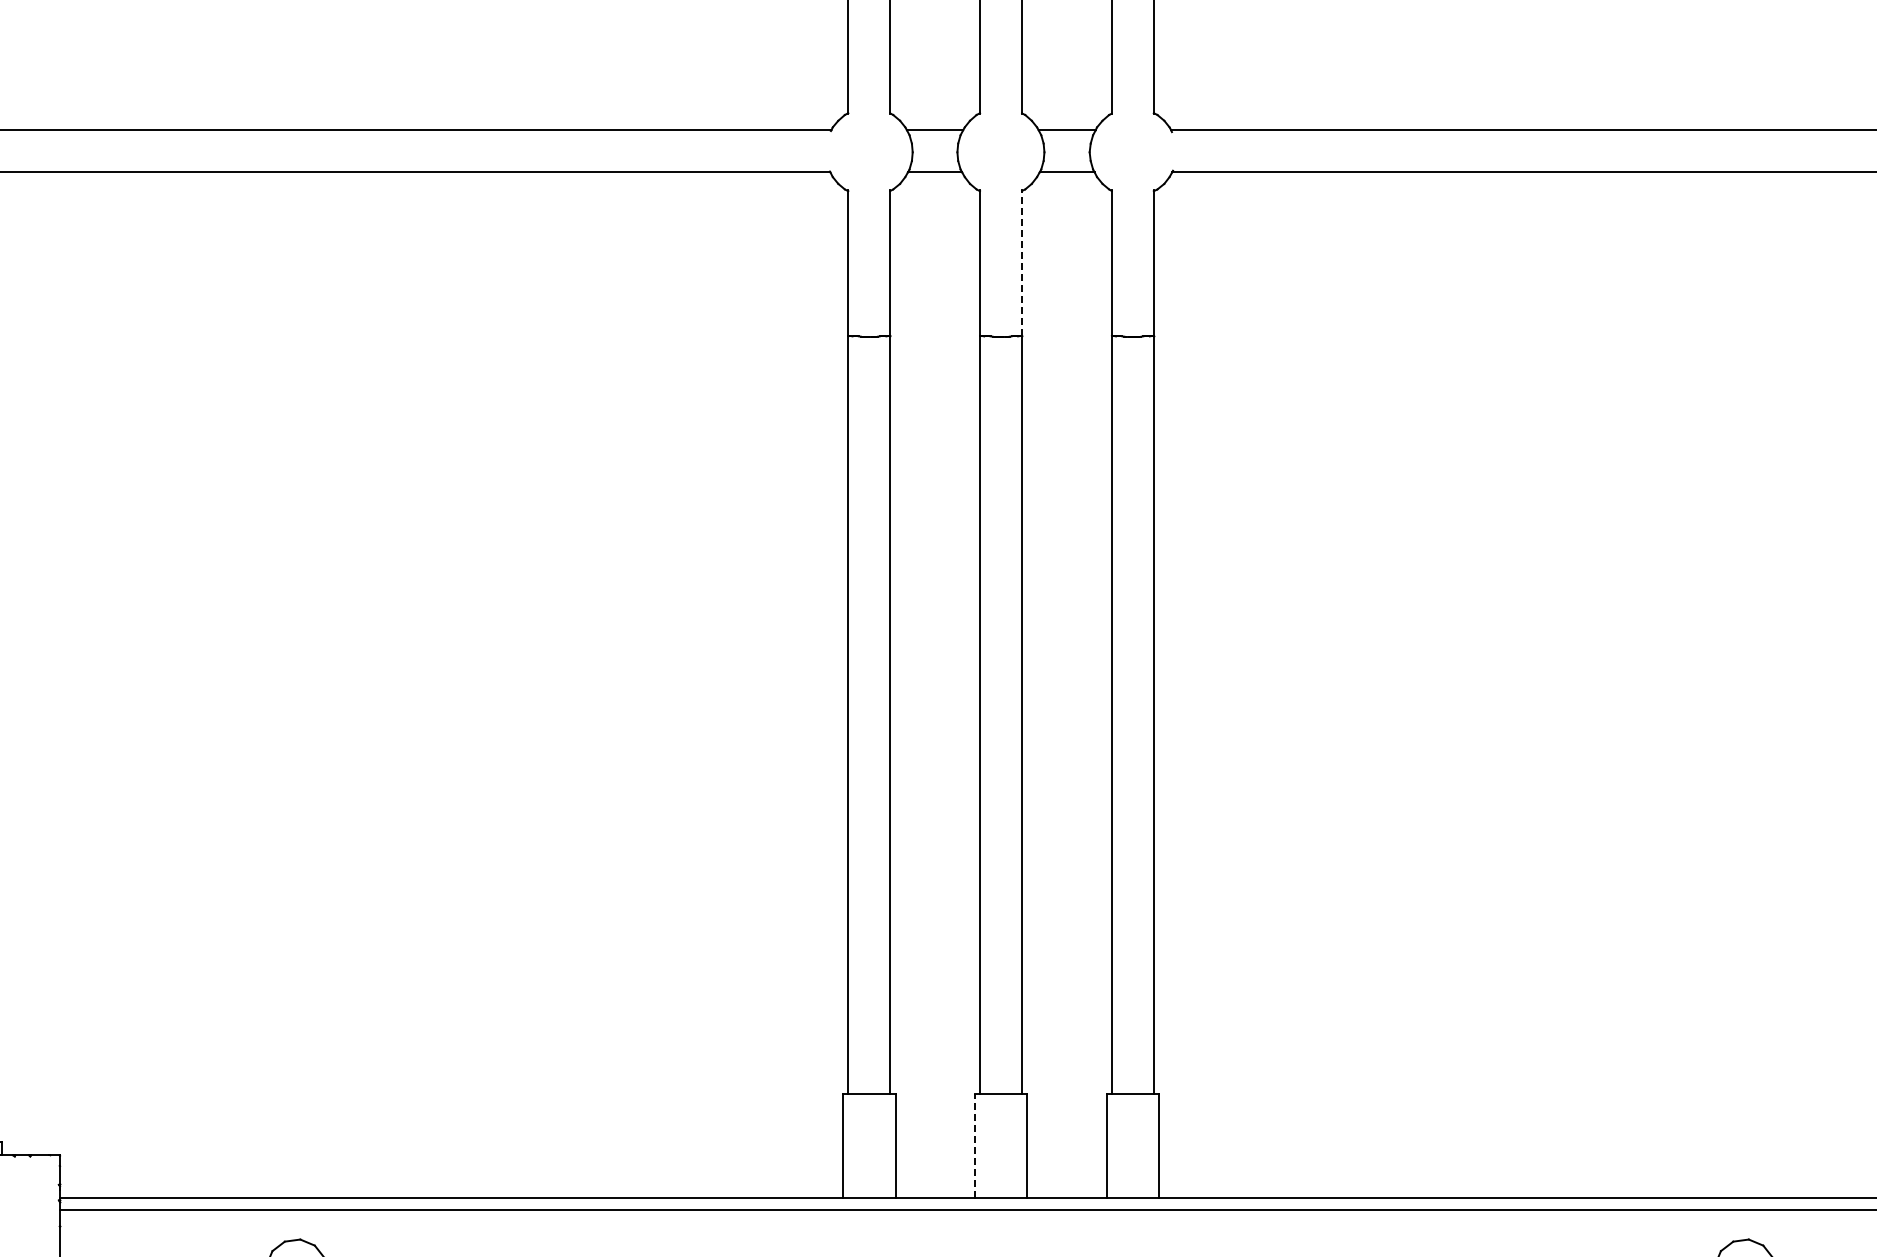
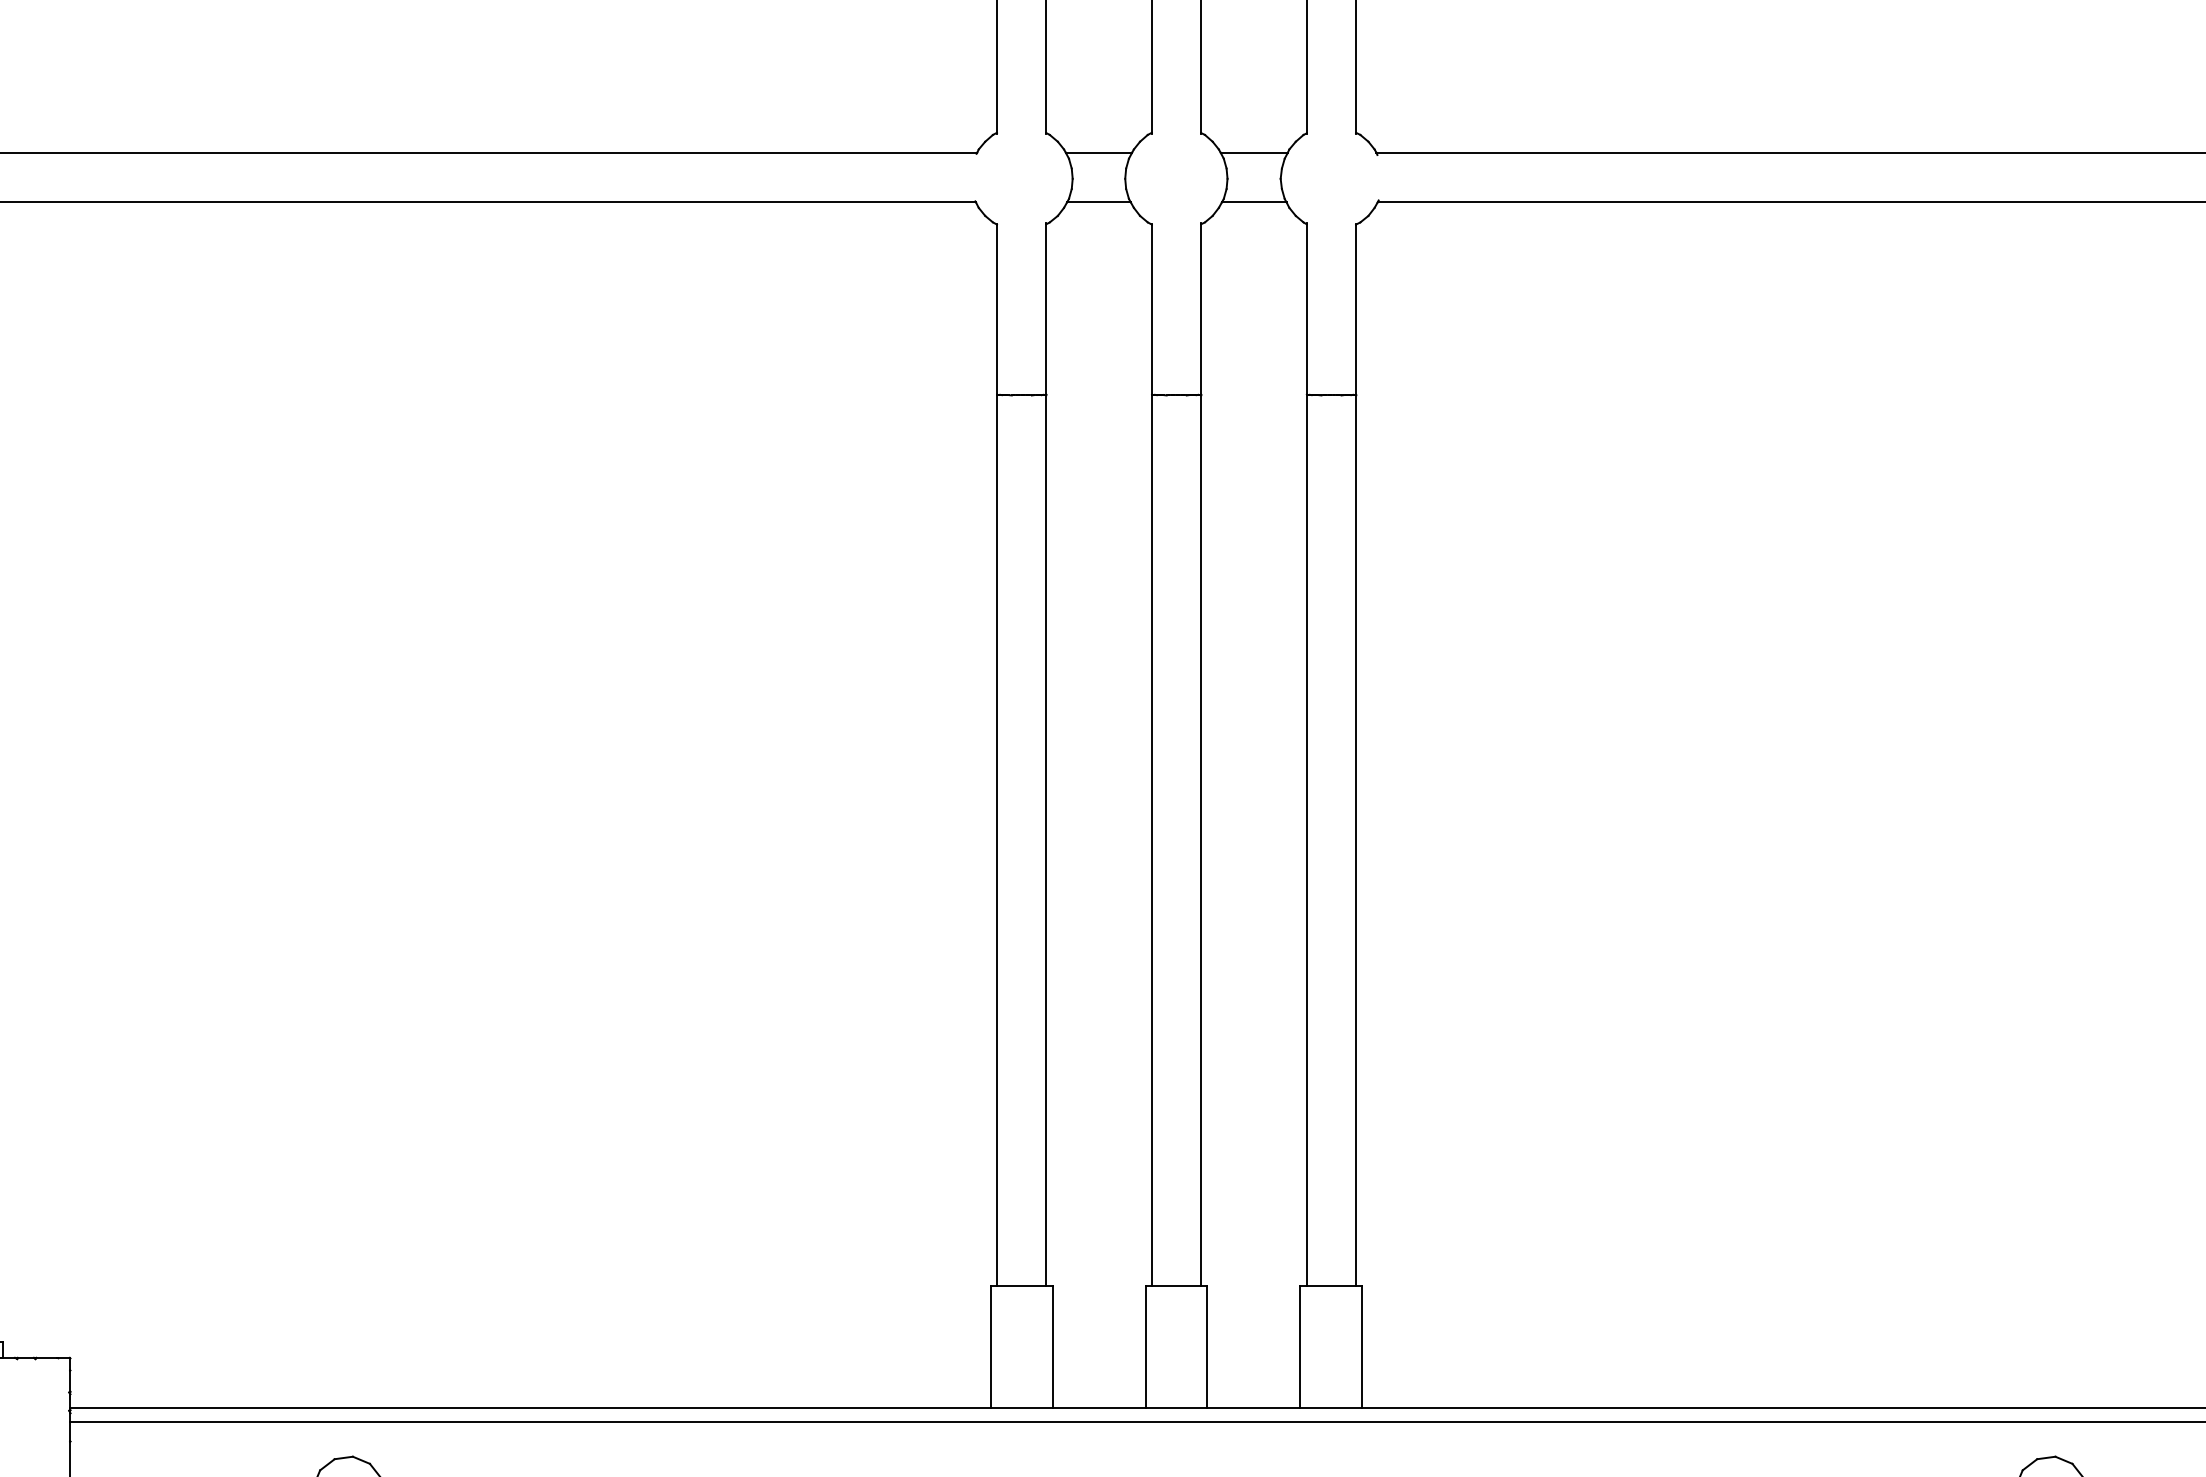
line: (1022, 262) -> (1201, 308), dashed -> solid
line: (974, 1146) -> (1145, 1347), dashed -> solid

